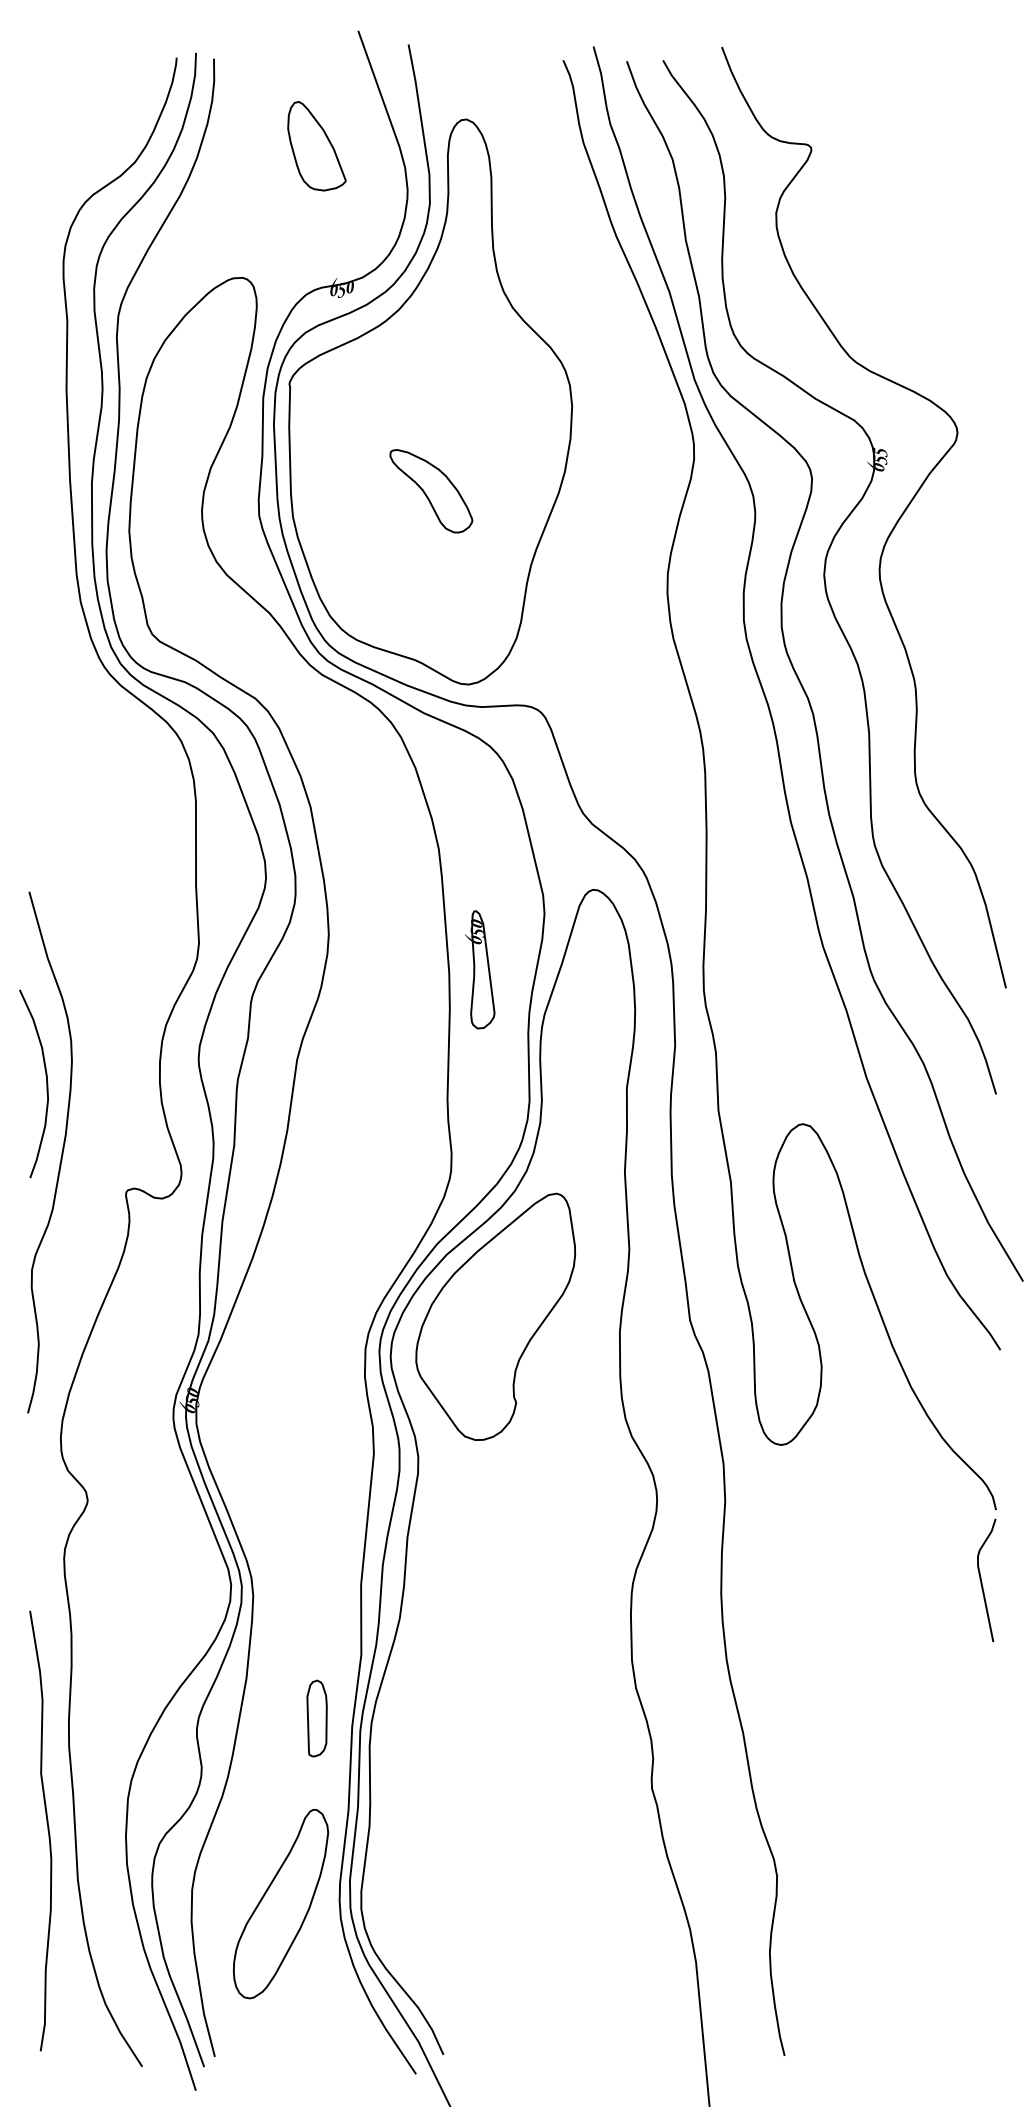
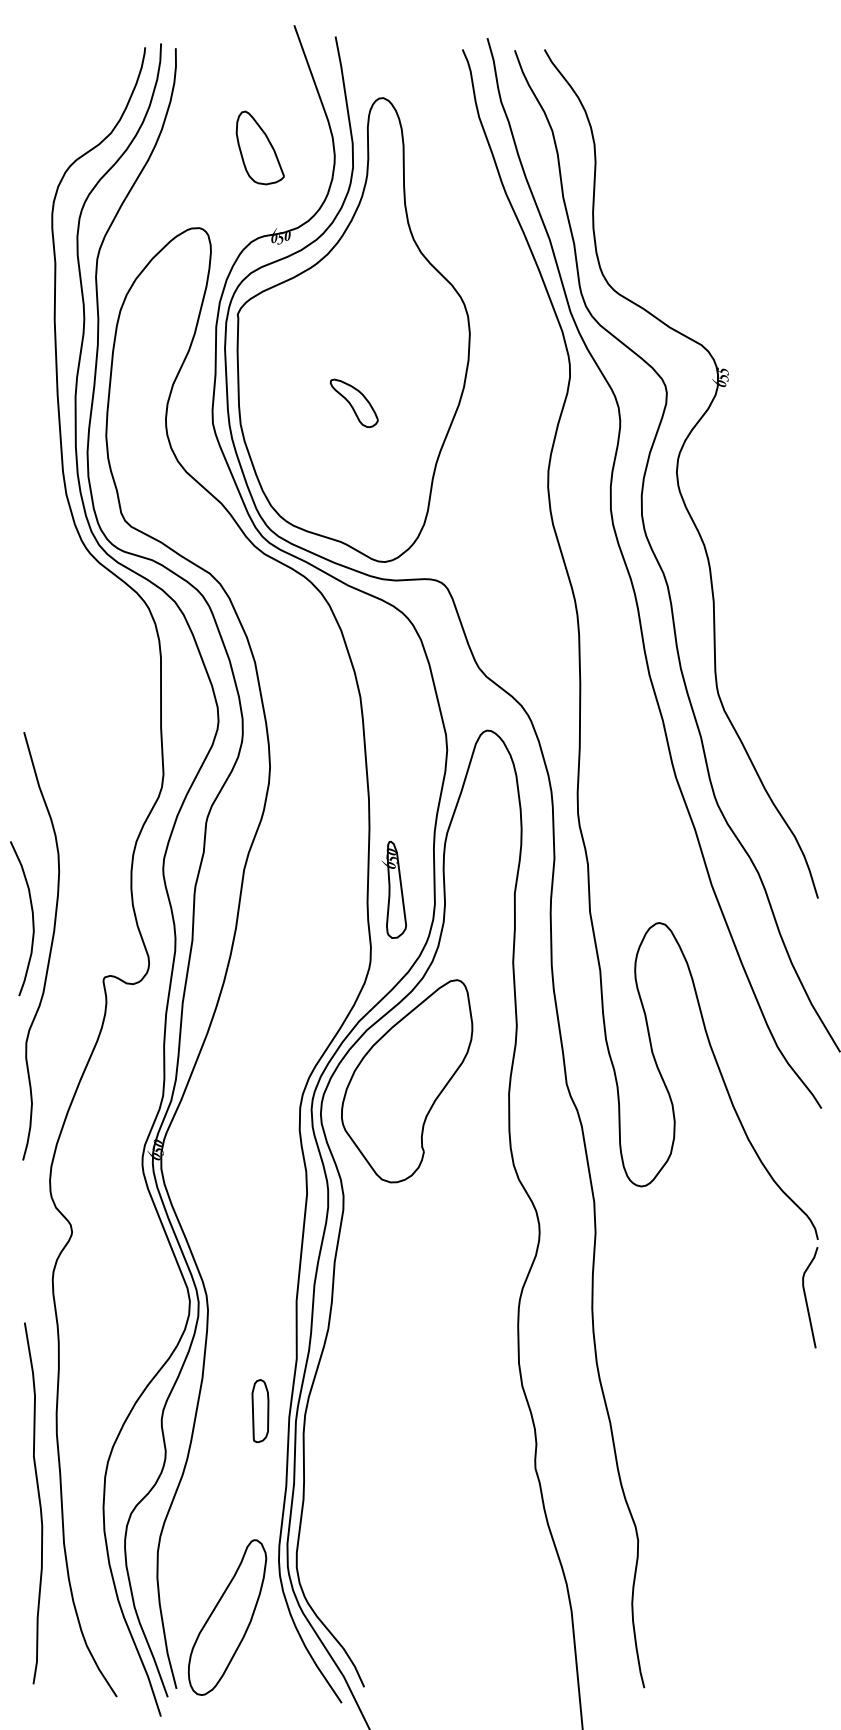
part: (316, 146) -> (259, 148), moved
part: (431, 491) -> (354, 403), size x0.7
curve: (890, 531) -> (731, 436), removed
part: (479, 969) -> (393, 889), moved
curve: (46, 1083) -> (32, 918), moved
part: (281, 1903) -> (227, 1617), moved

